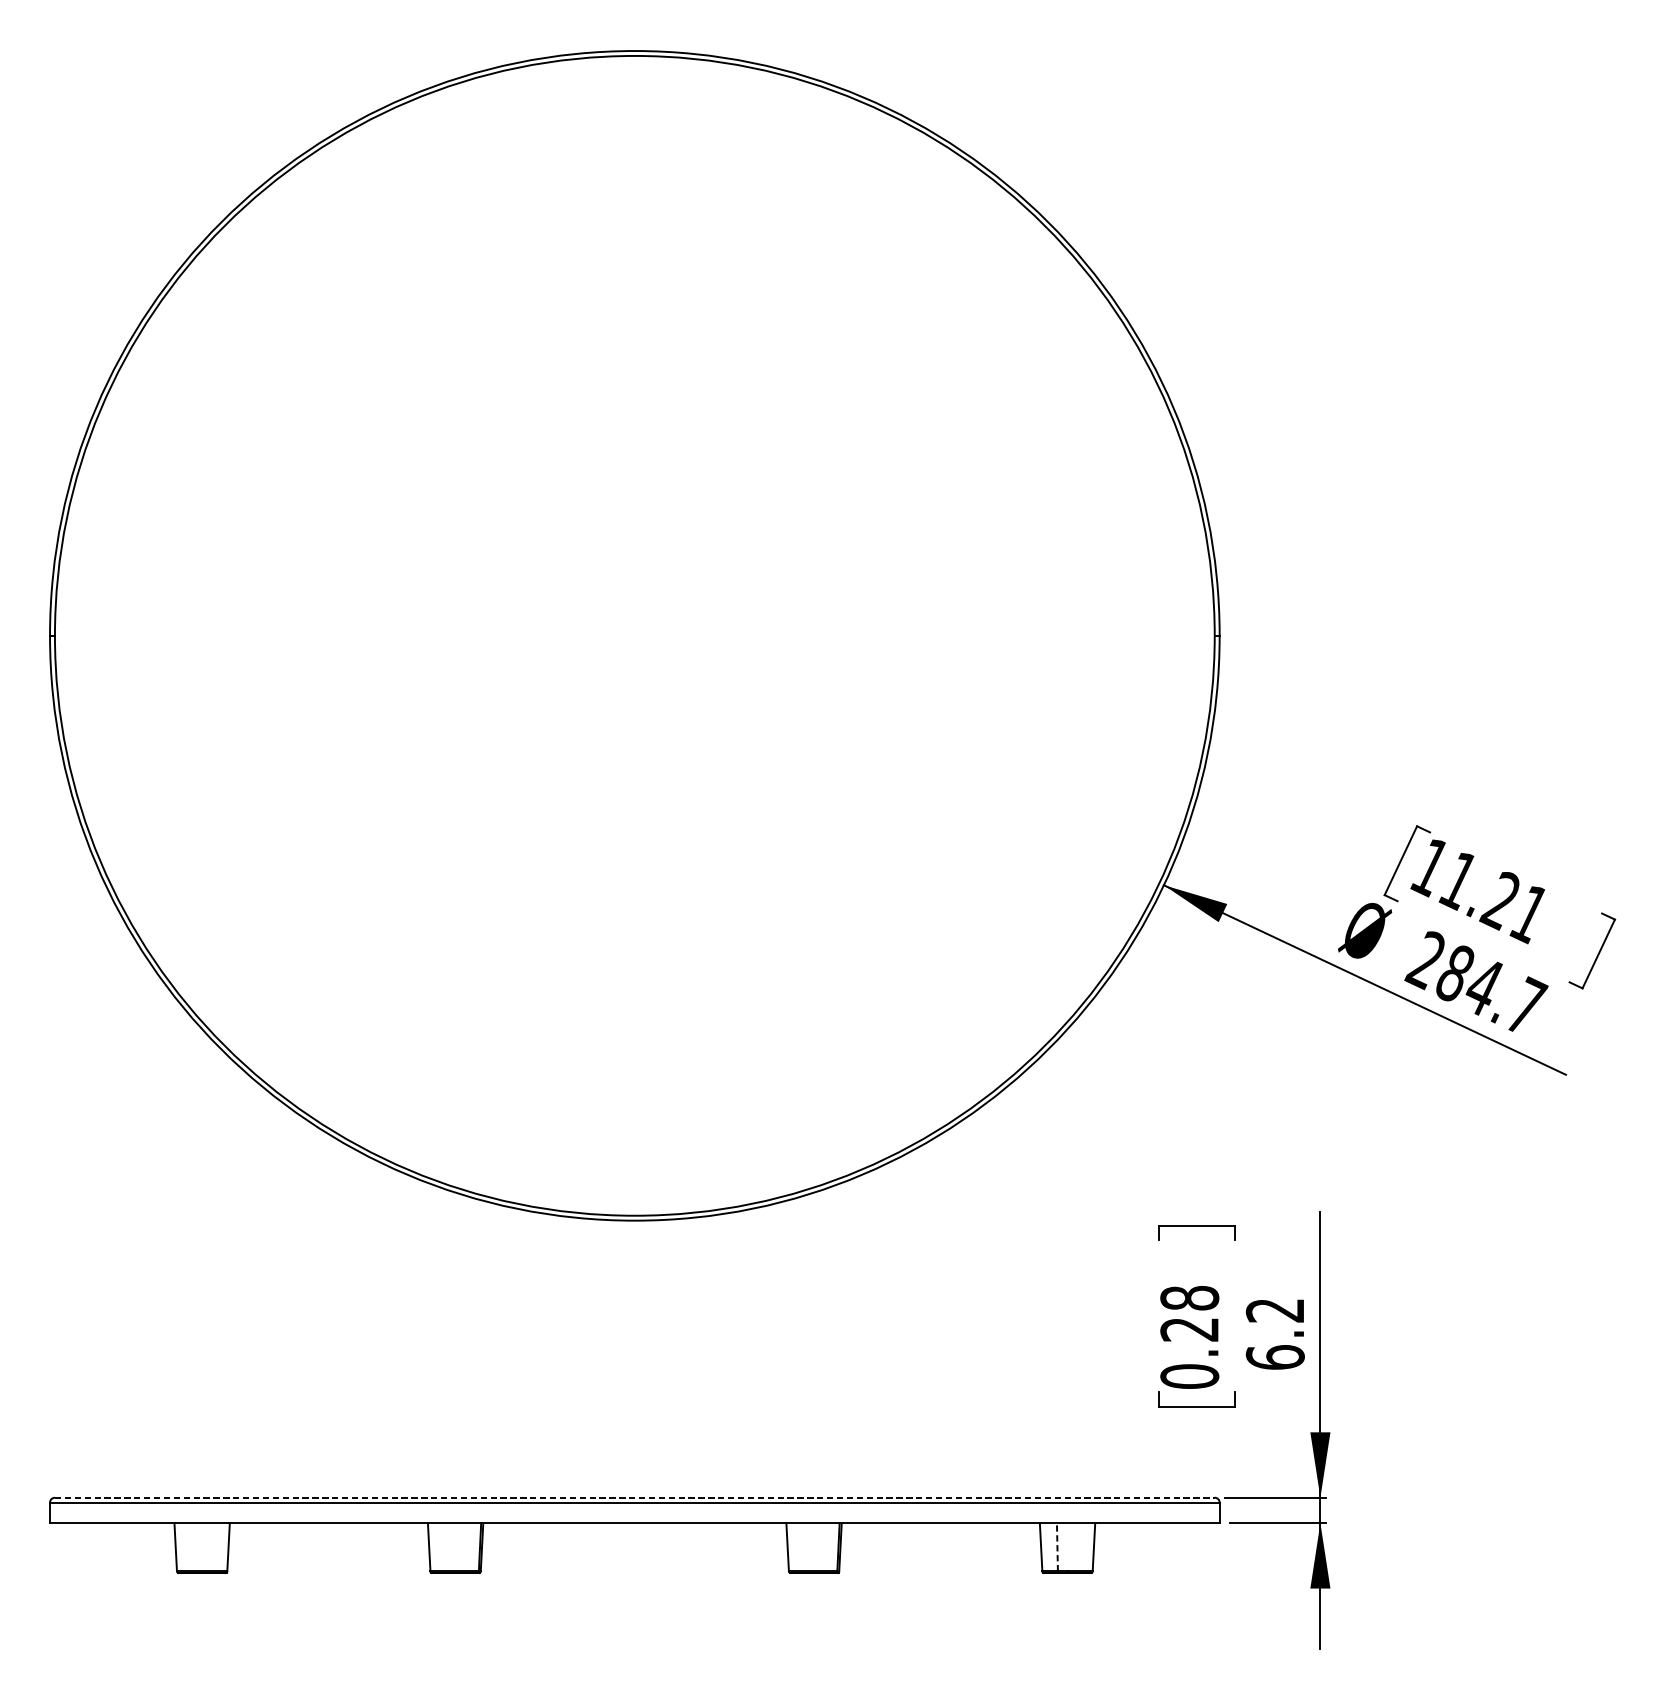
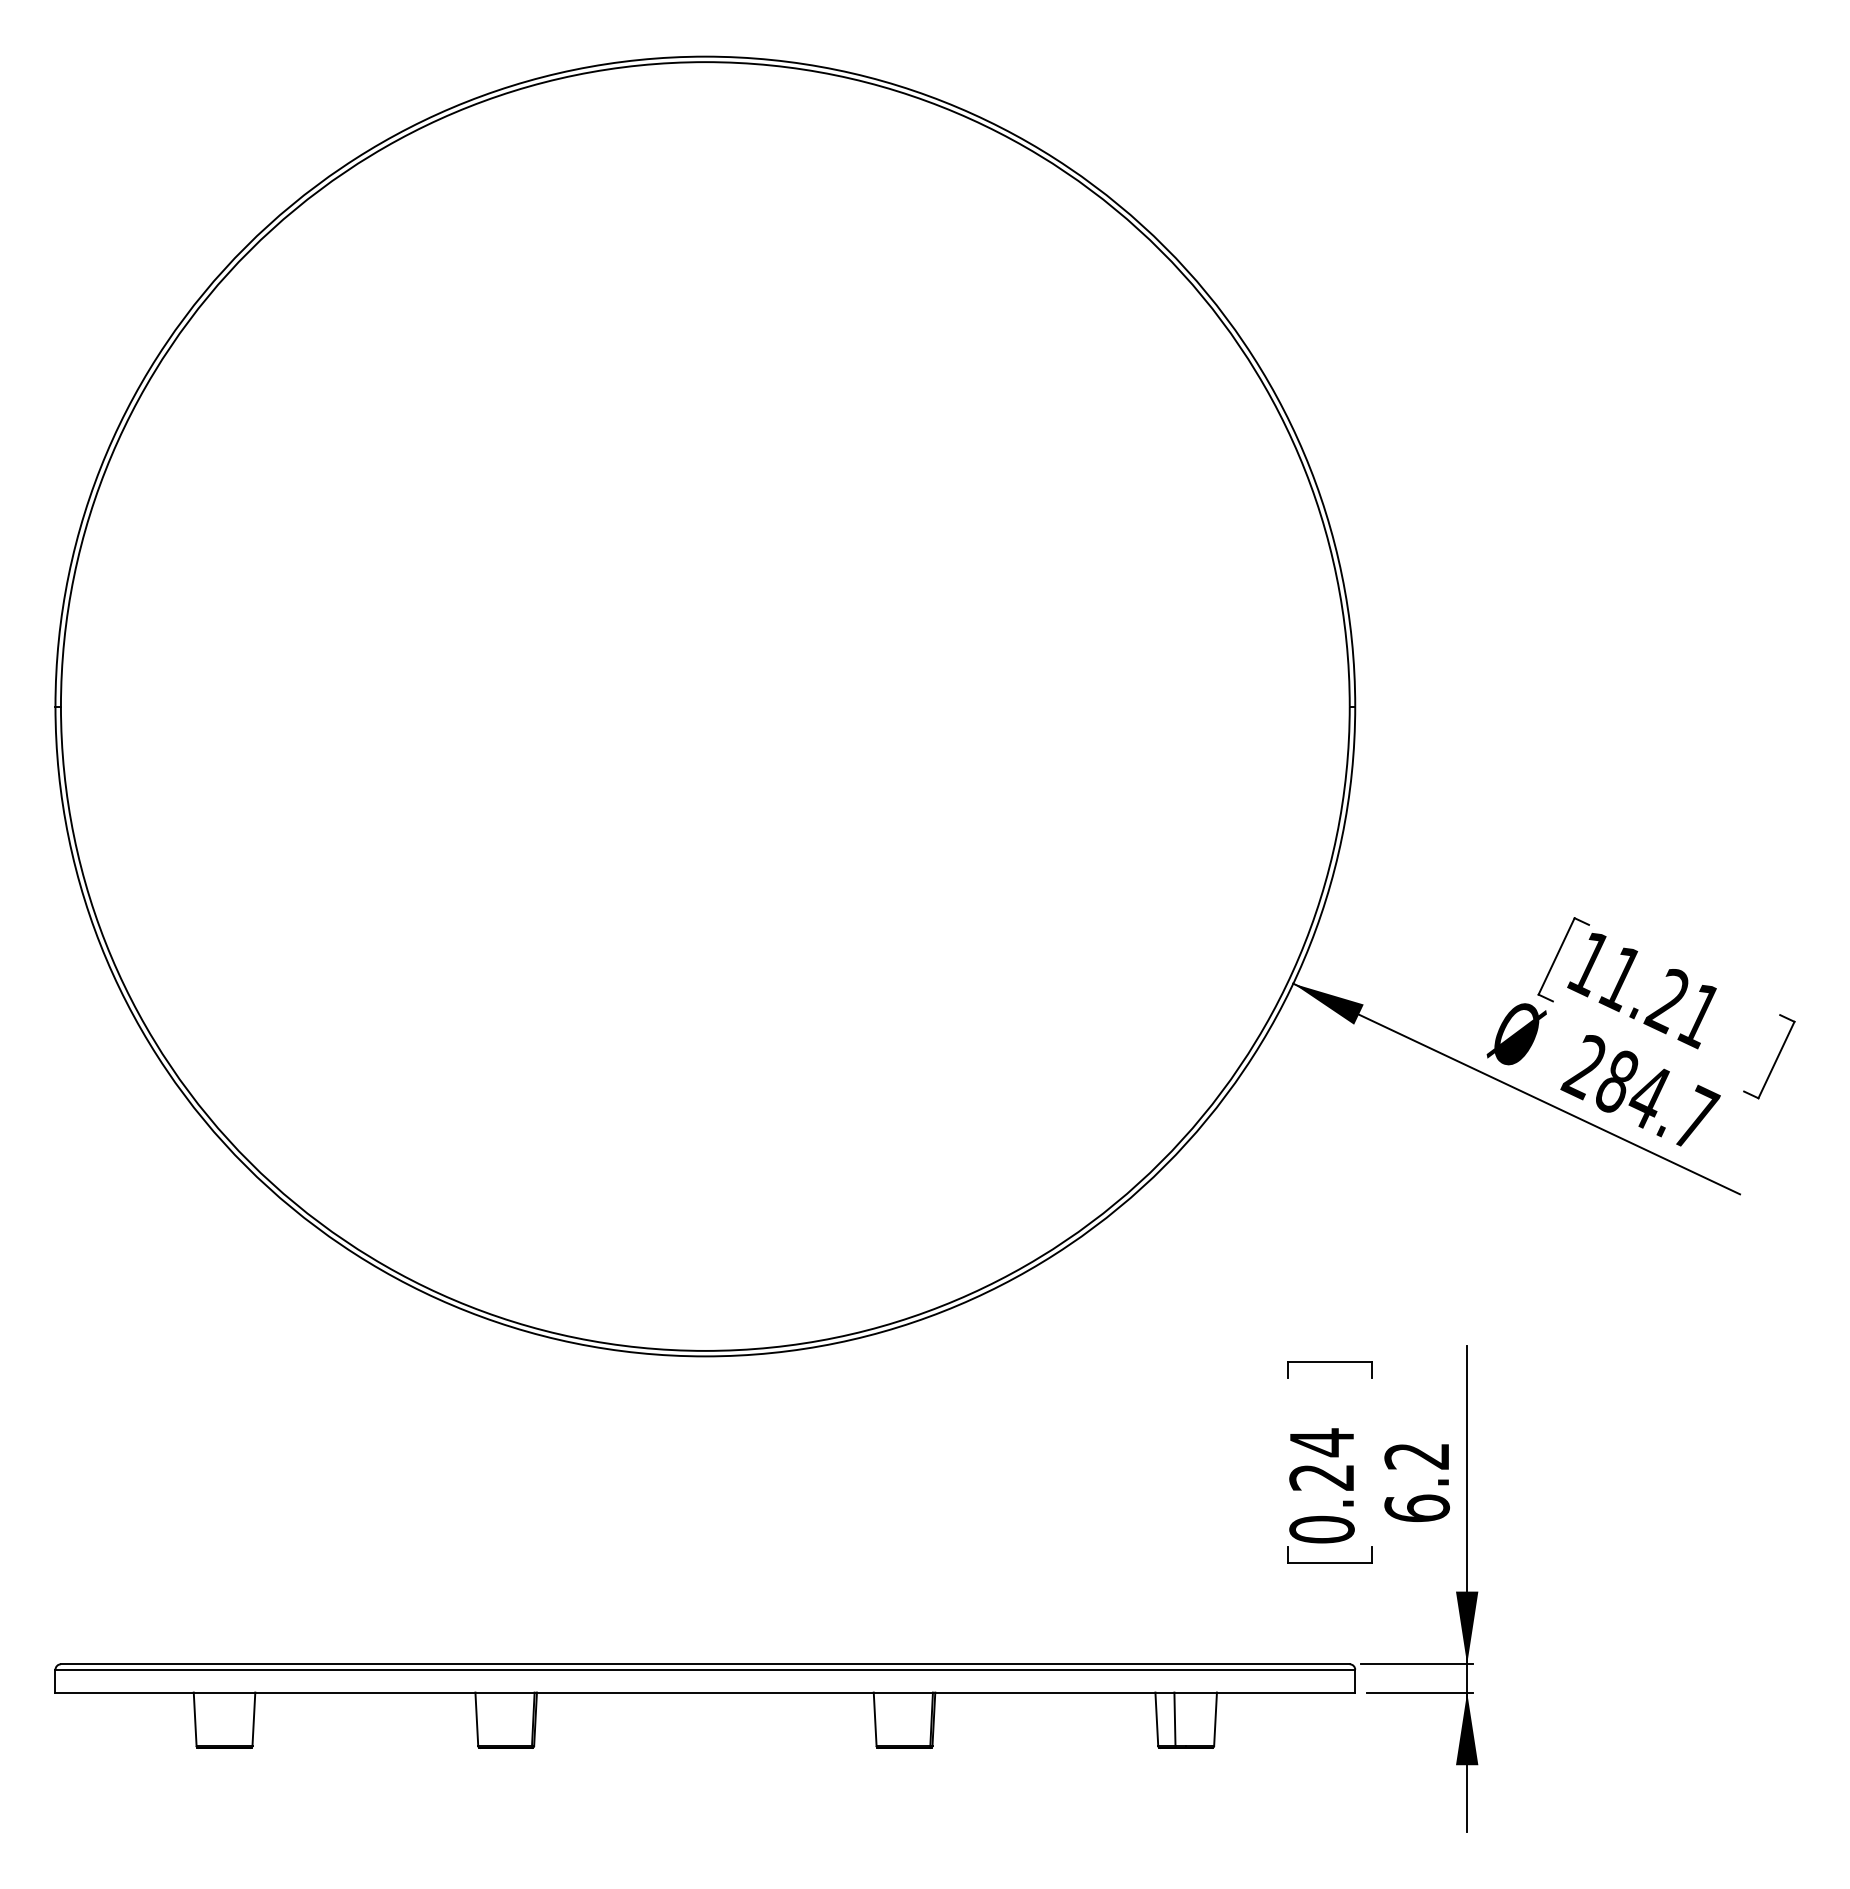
text: (1189, 1298) -> (1321, 1442), 0.28 -> 0.24
line: (634, 1497) -> (705, 1664), dashed -> solid
line: (1057, 1547) -> (1174, 1719), dashed -> solid

